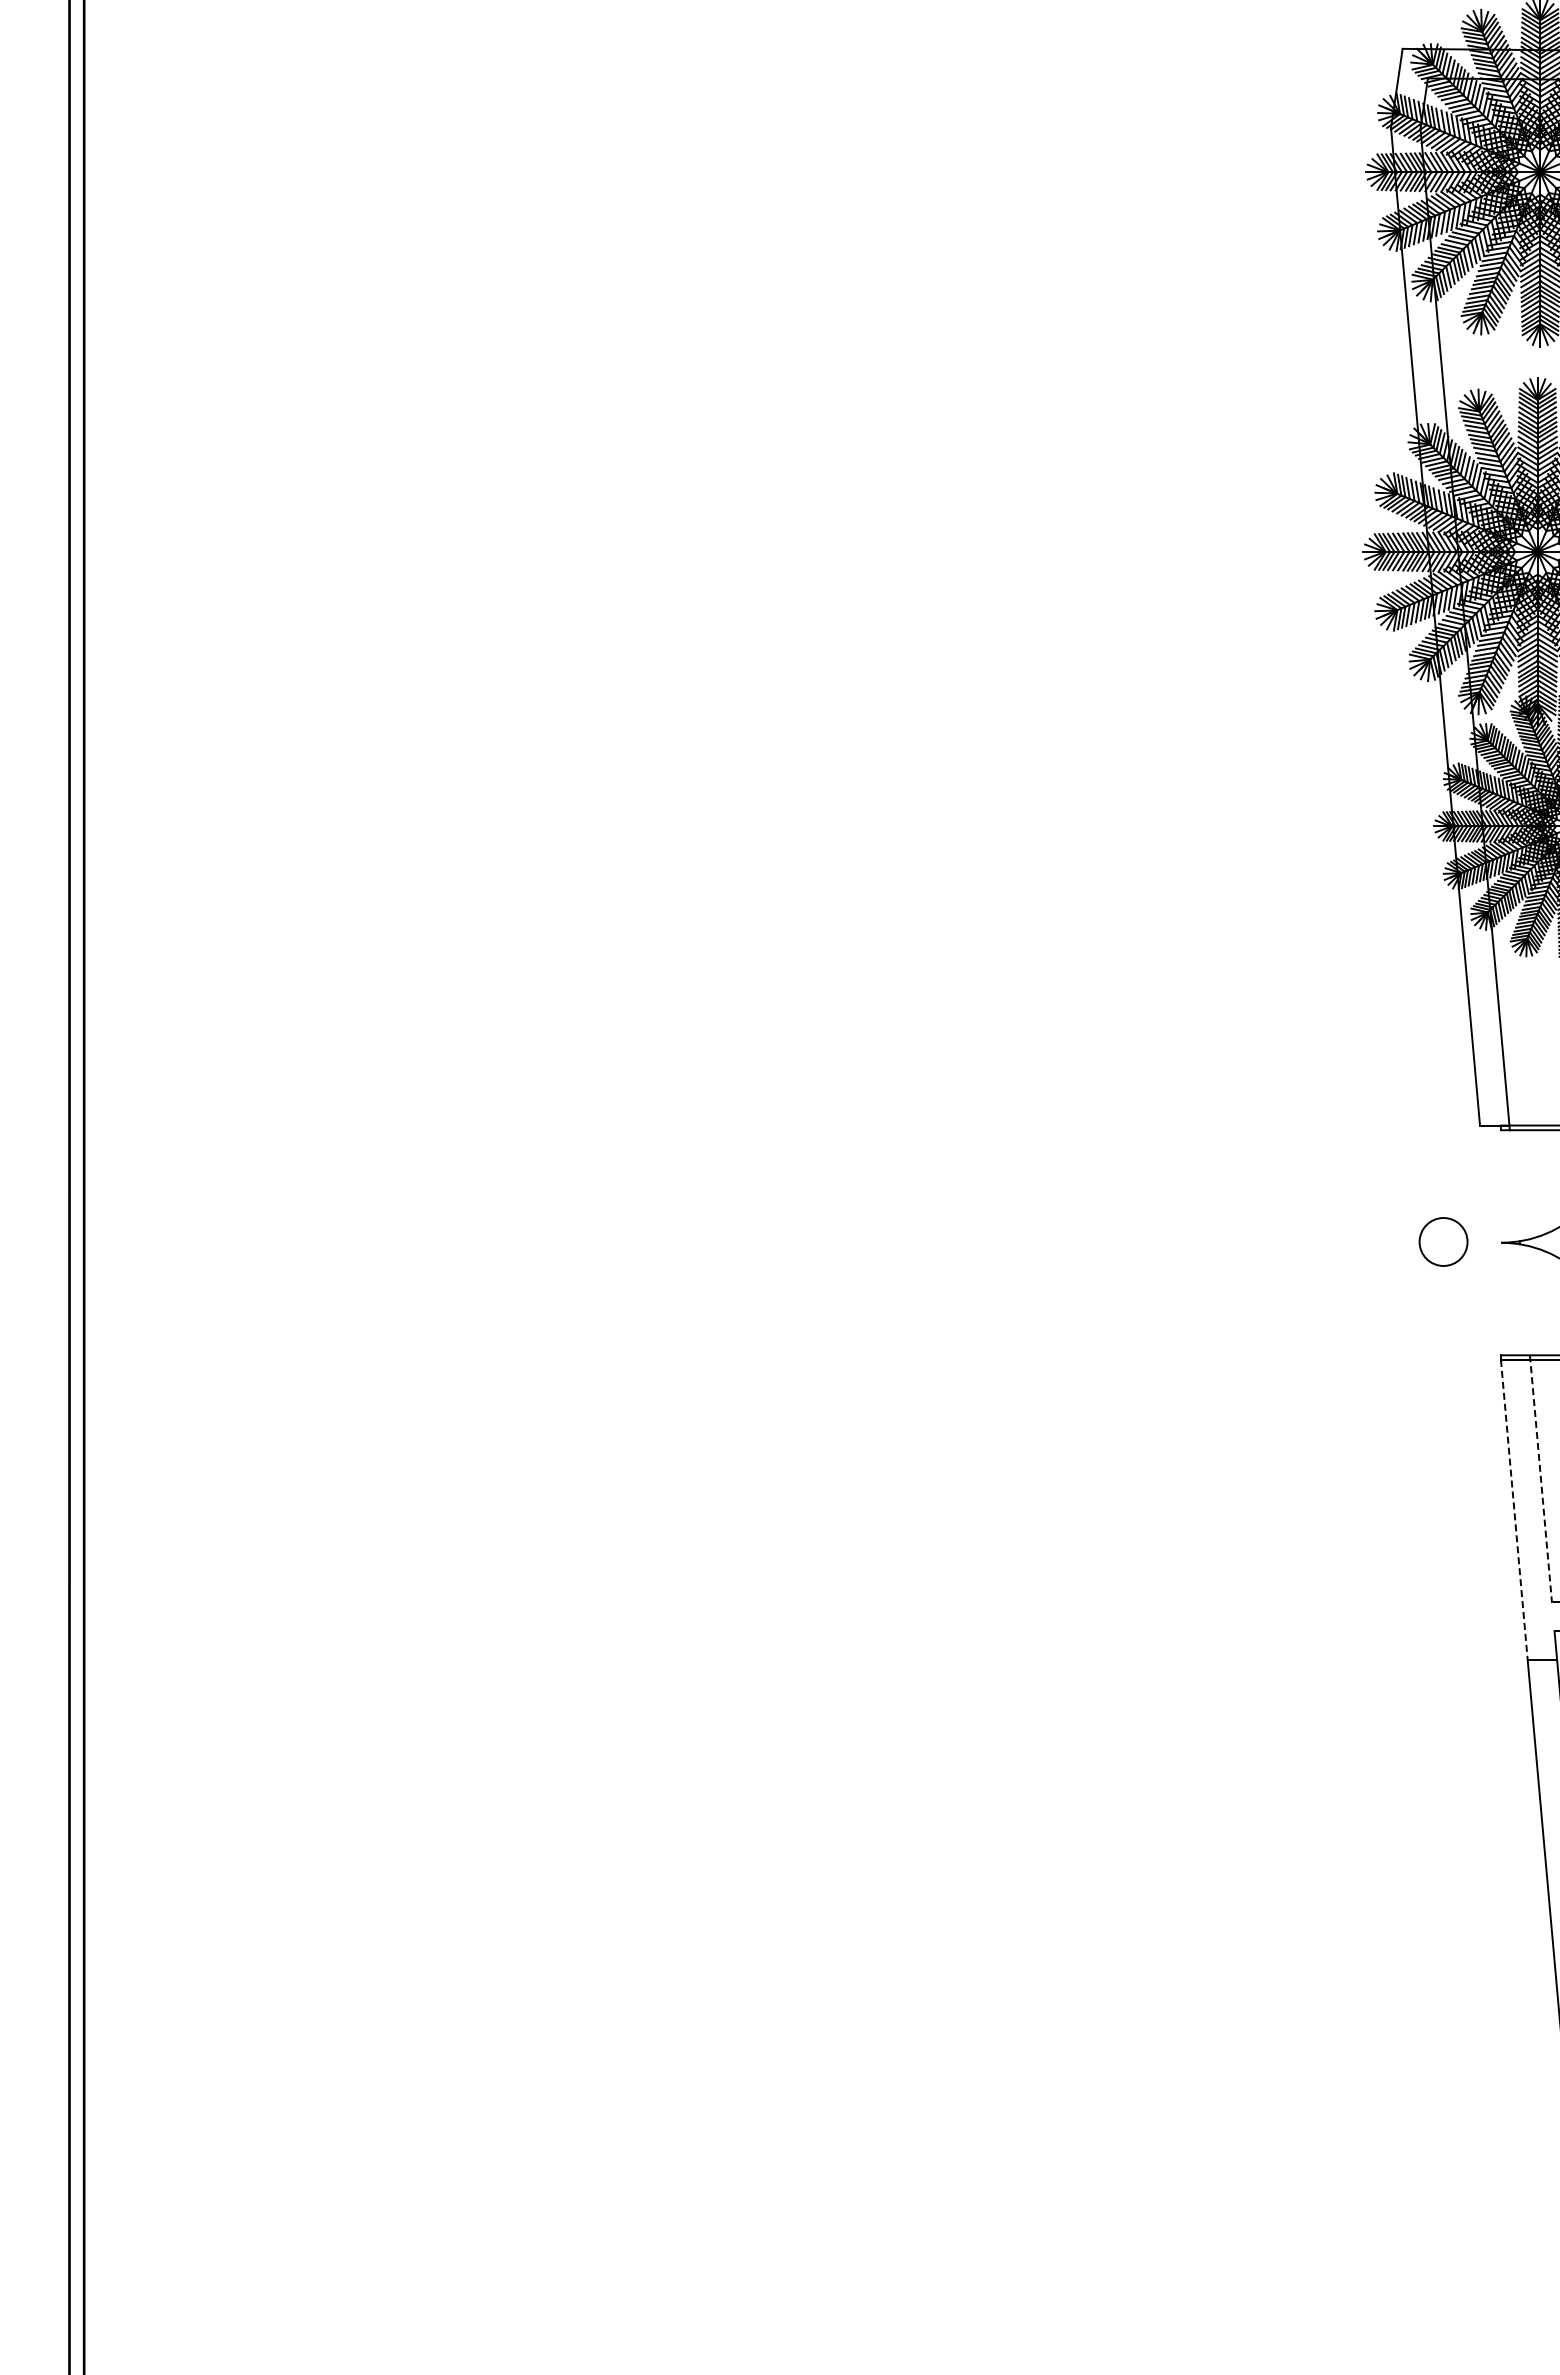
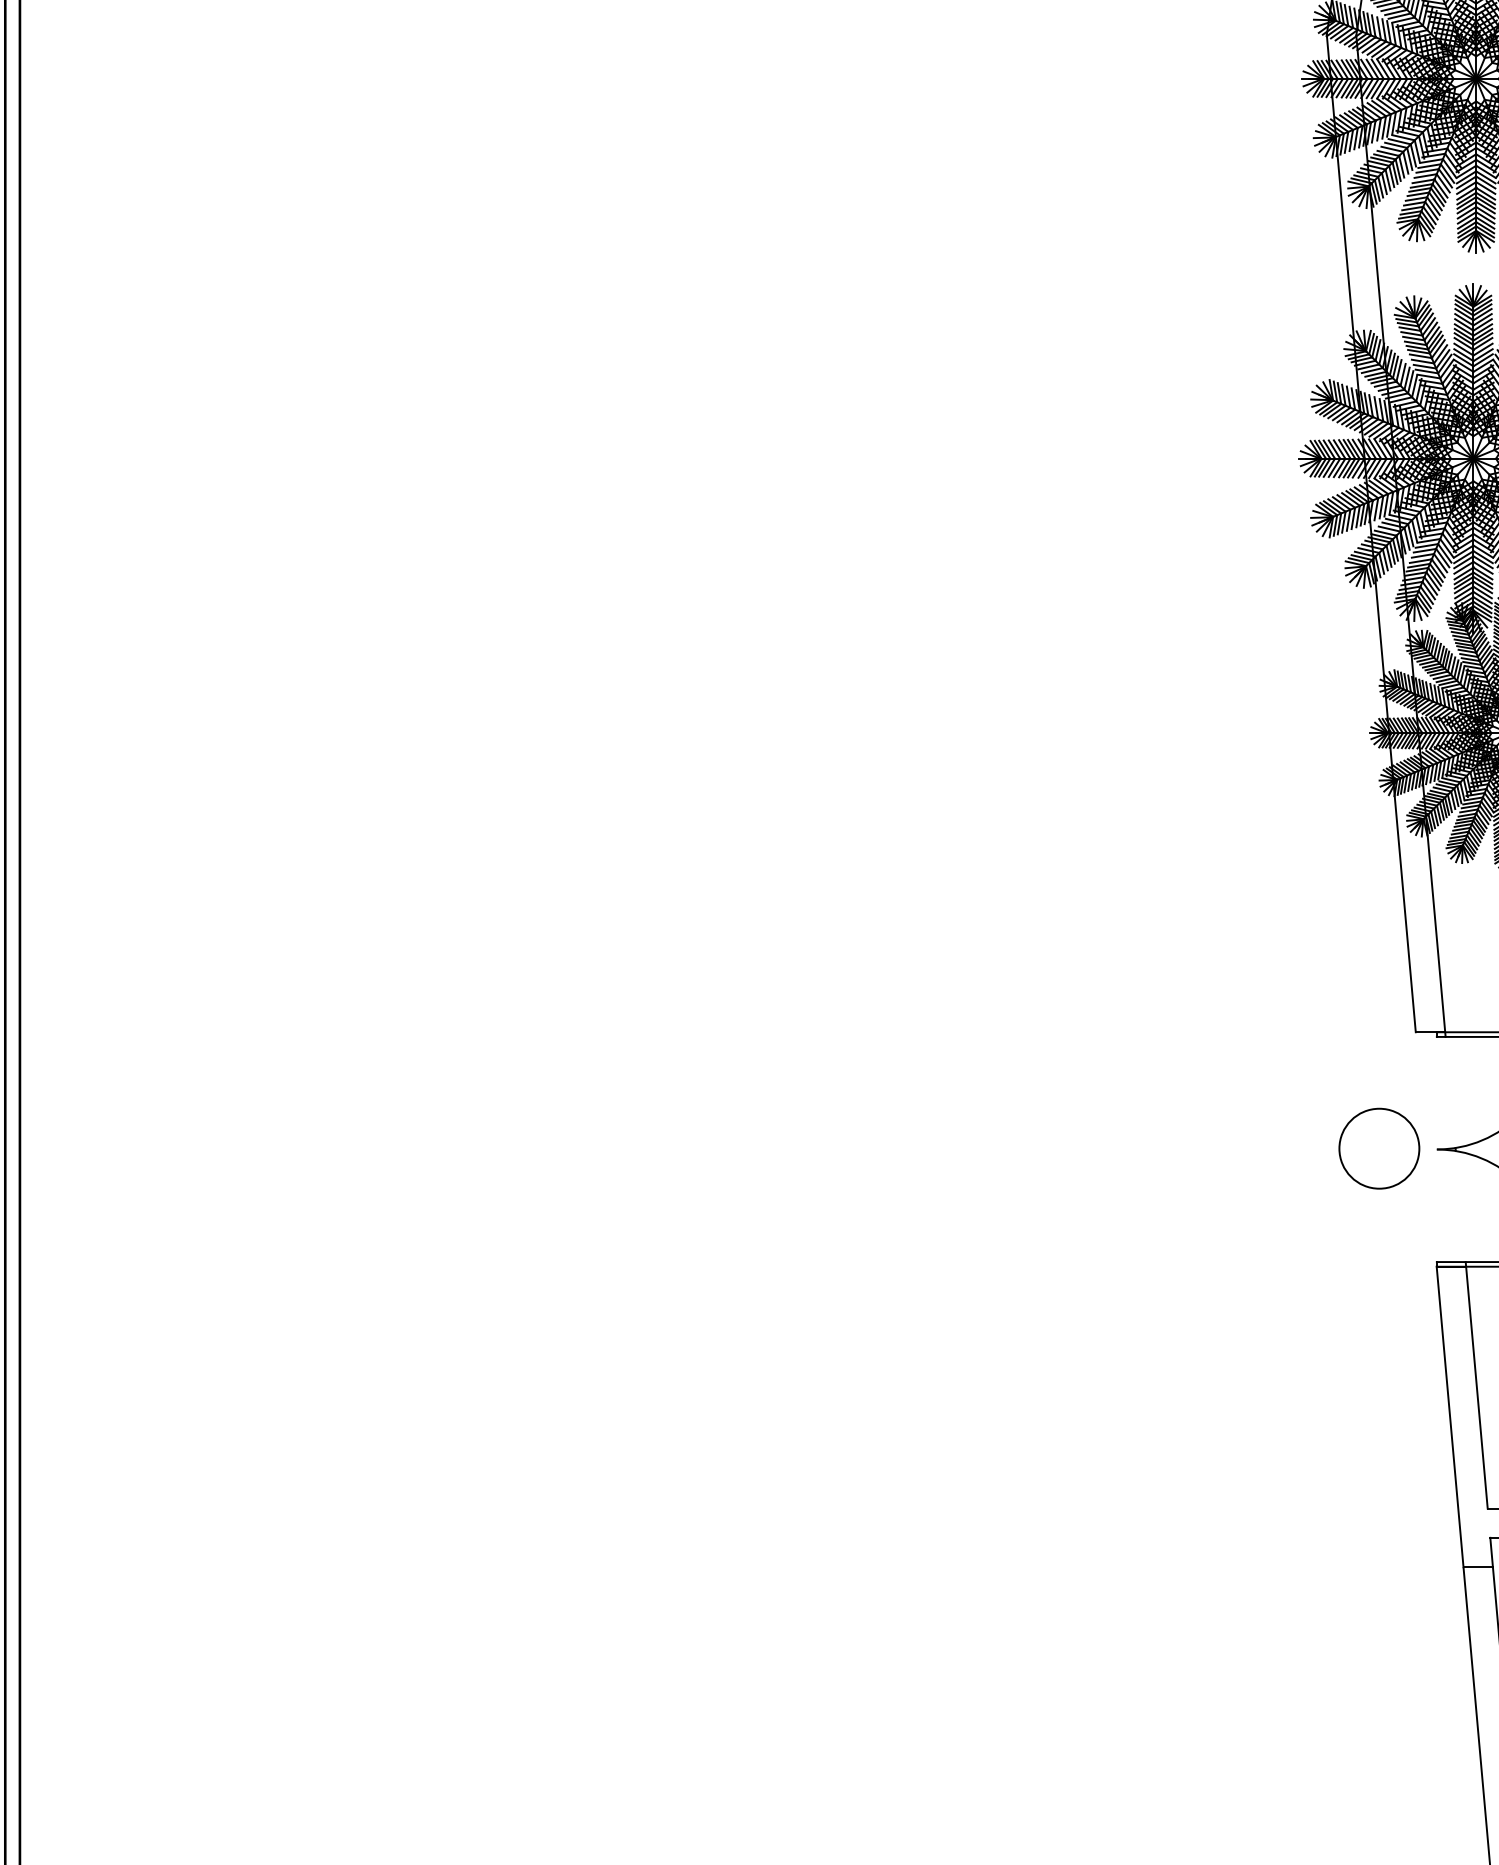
circle: (1443, 1241) -> (1379, 1148), size x1.67
line: (1540, 1478) -> (1476, 1385), dashed -> solid
line: (1514, 1510) -> (1450, 1417), dashed -> solid

